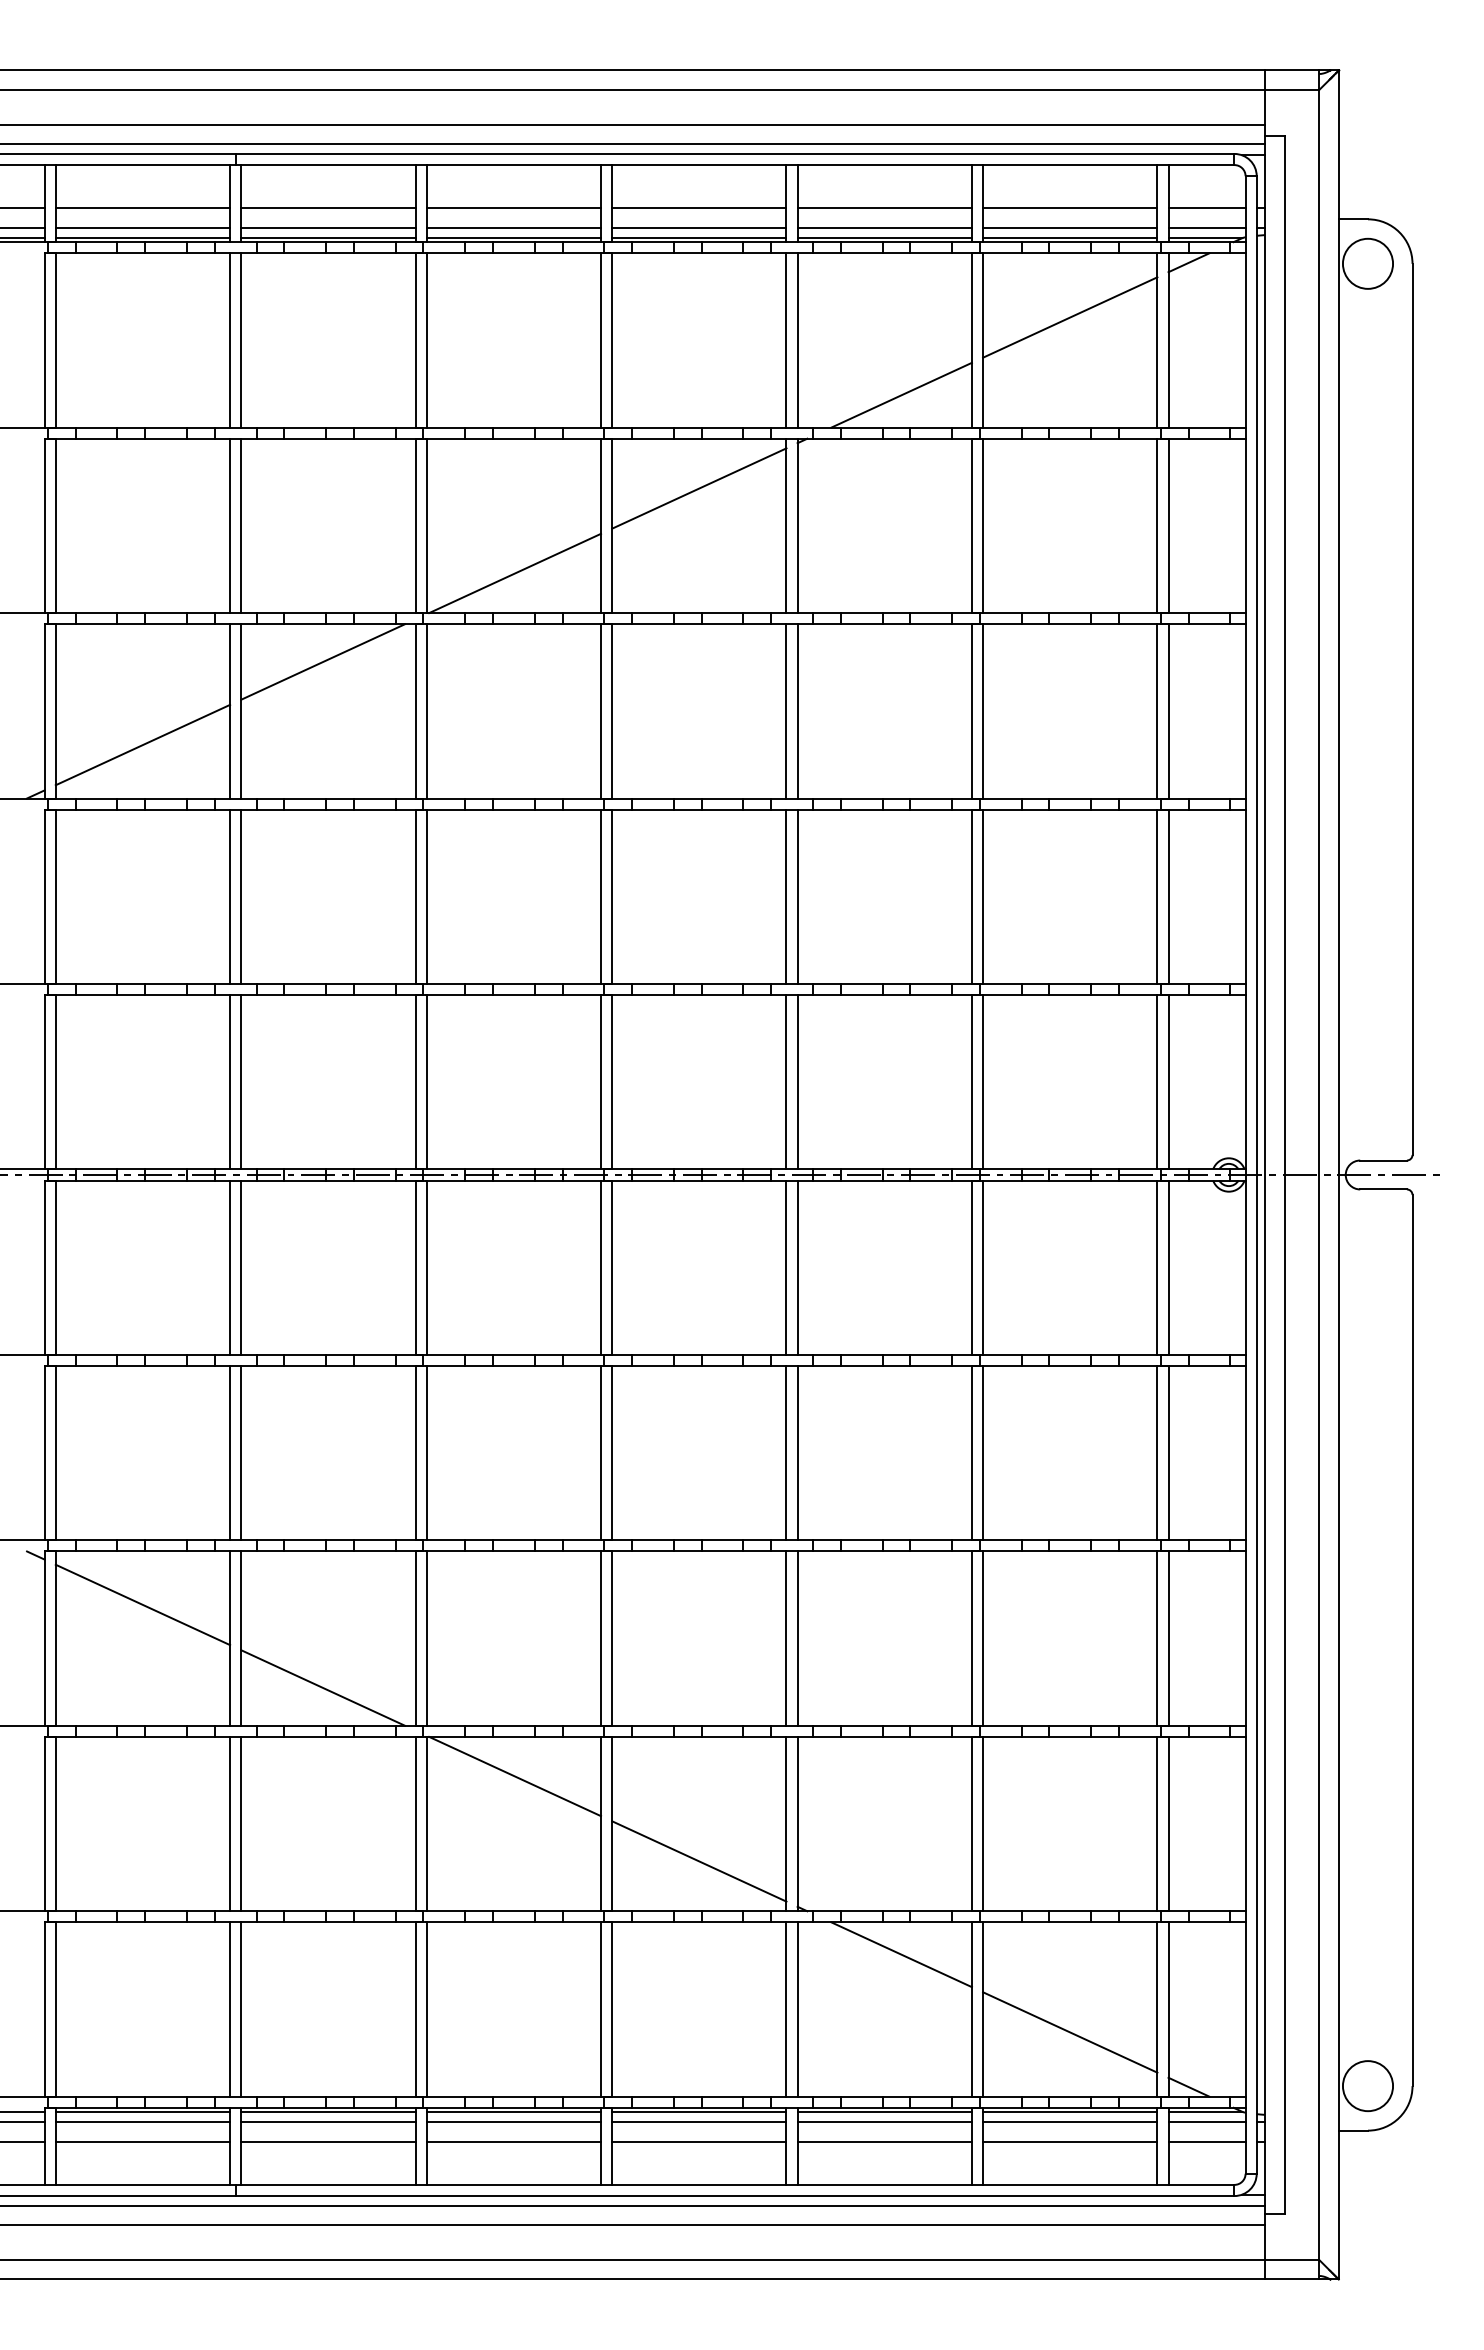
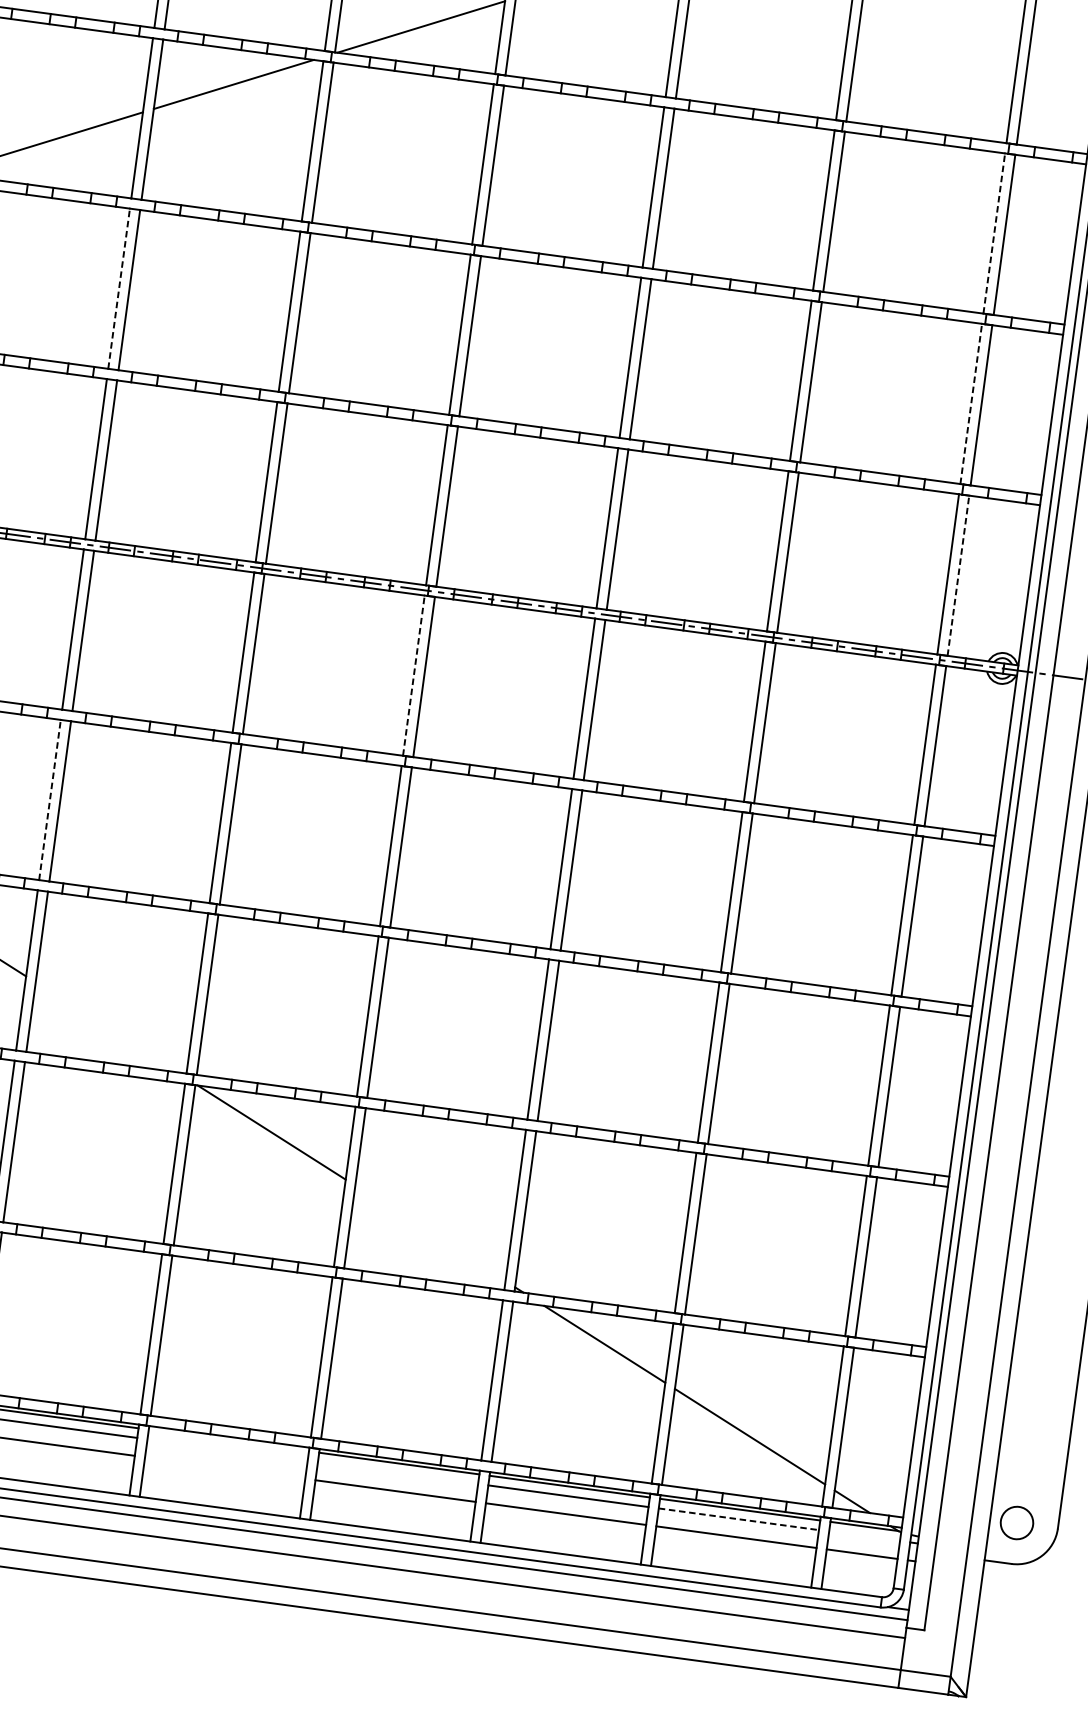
line: (1157, 710) -> (994, 232), solid -> dashed
line: (230, 896) -> (119, 288), solid -> dashed
line: (1157, 896) -> (971, 403), solid -> dashed
line: (1168, 1081) -> (958, 575), solid -> dashed
line: (601, 1267) -> (414, 675), solid -> dashed
line: (230, 1452) -> (50, 799), solid -> dashed
line: (323, 1687) -> (106, 1026), removed
line: (699, 1861) -> (430, 1233), removed
circle: (1367, 2086) -> (1016, 1523), size x0.7
line: (513, 2111) -> (228, 1440), removed
line: (513, 2122) -> (227, 1450), removed
line: (699, 2122) -> (398, 1473), removed
line: (1070, 2122) -> (739, 1519), solid -> dashed
line: (1206, 2122) -> (864, 1536), removed
line: (513, 2141) -> (224, 1467), removed

